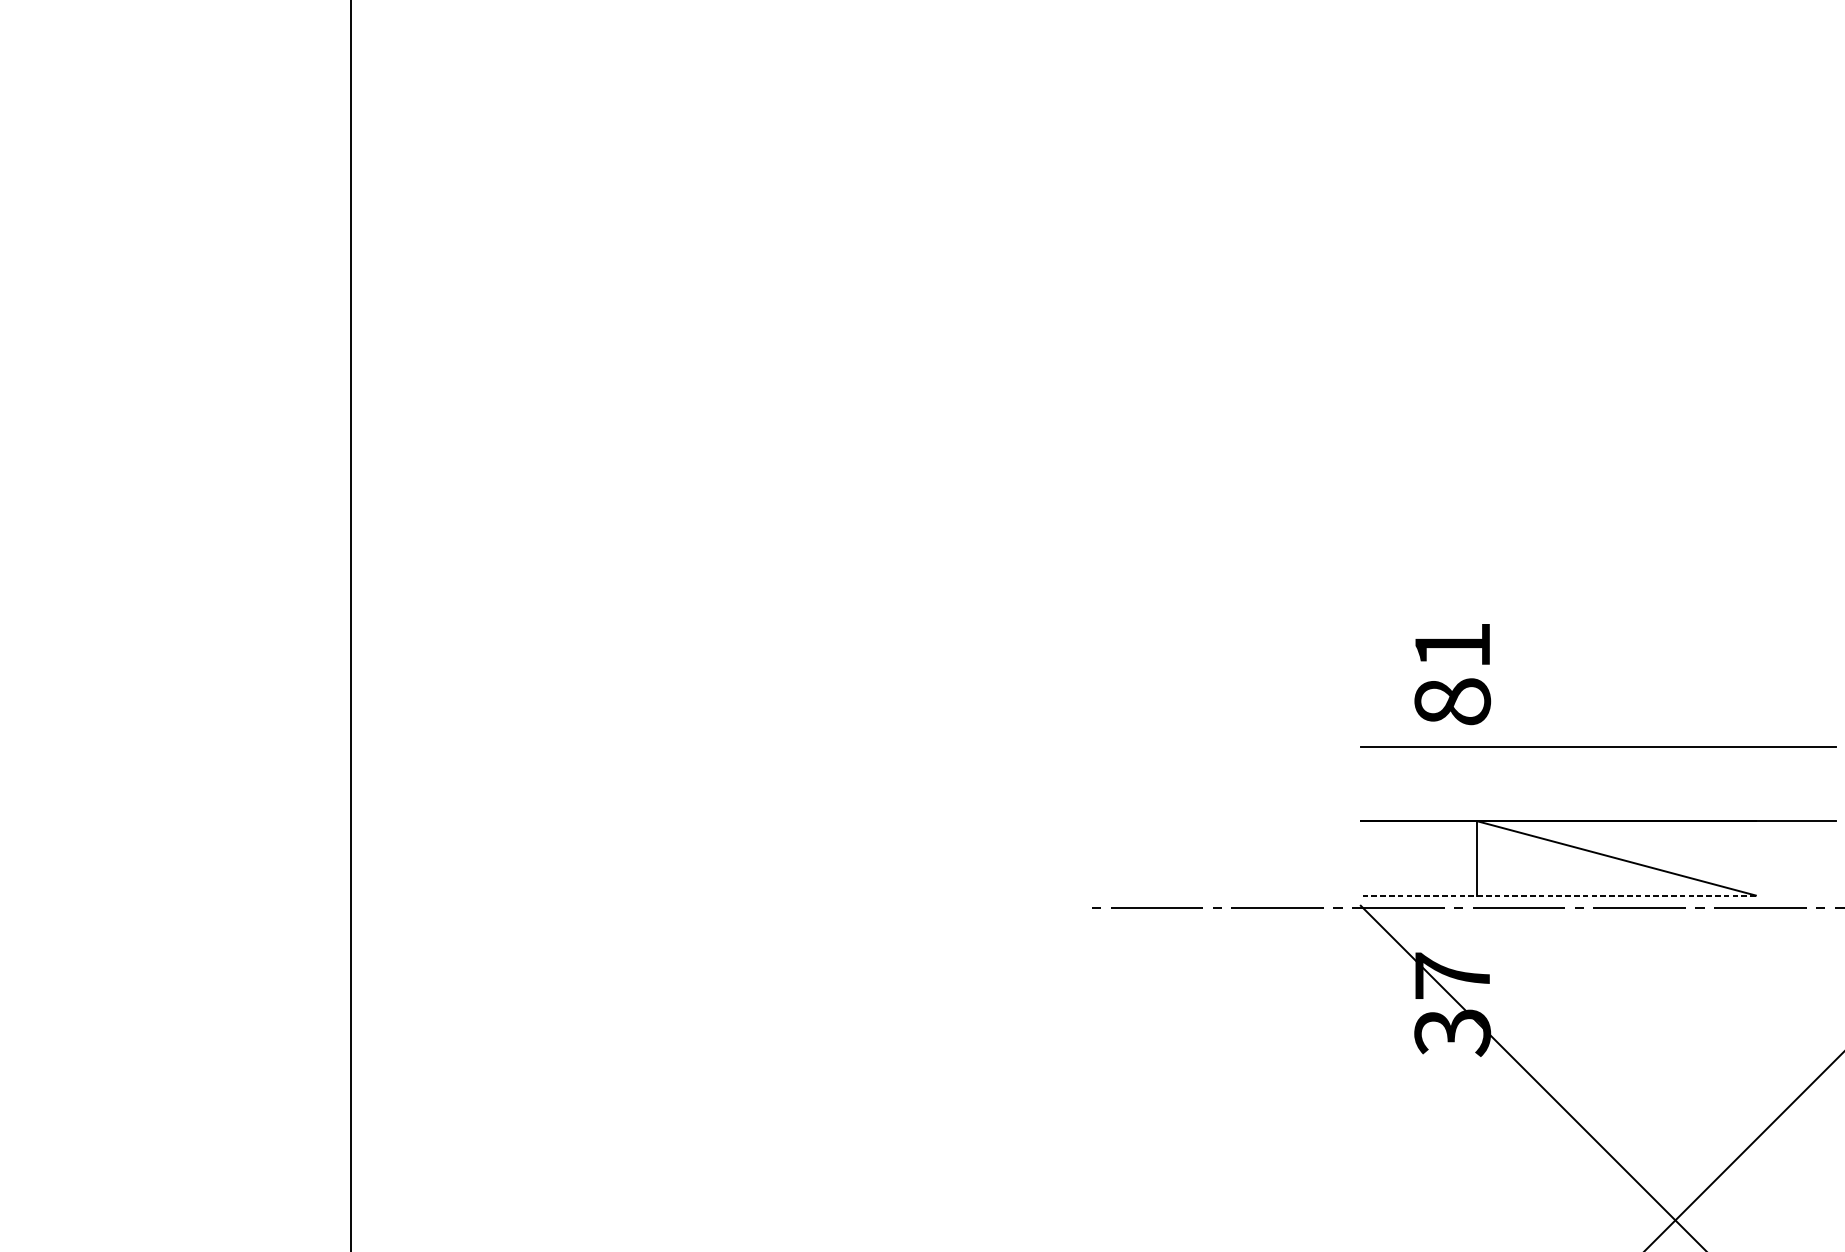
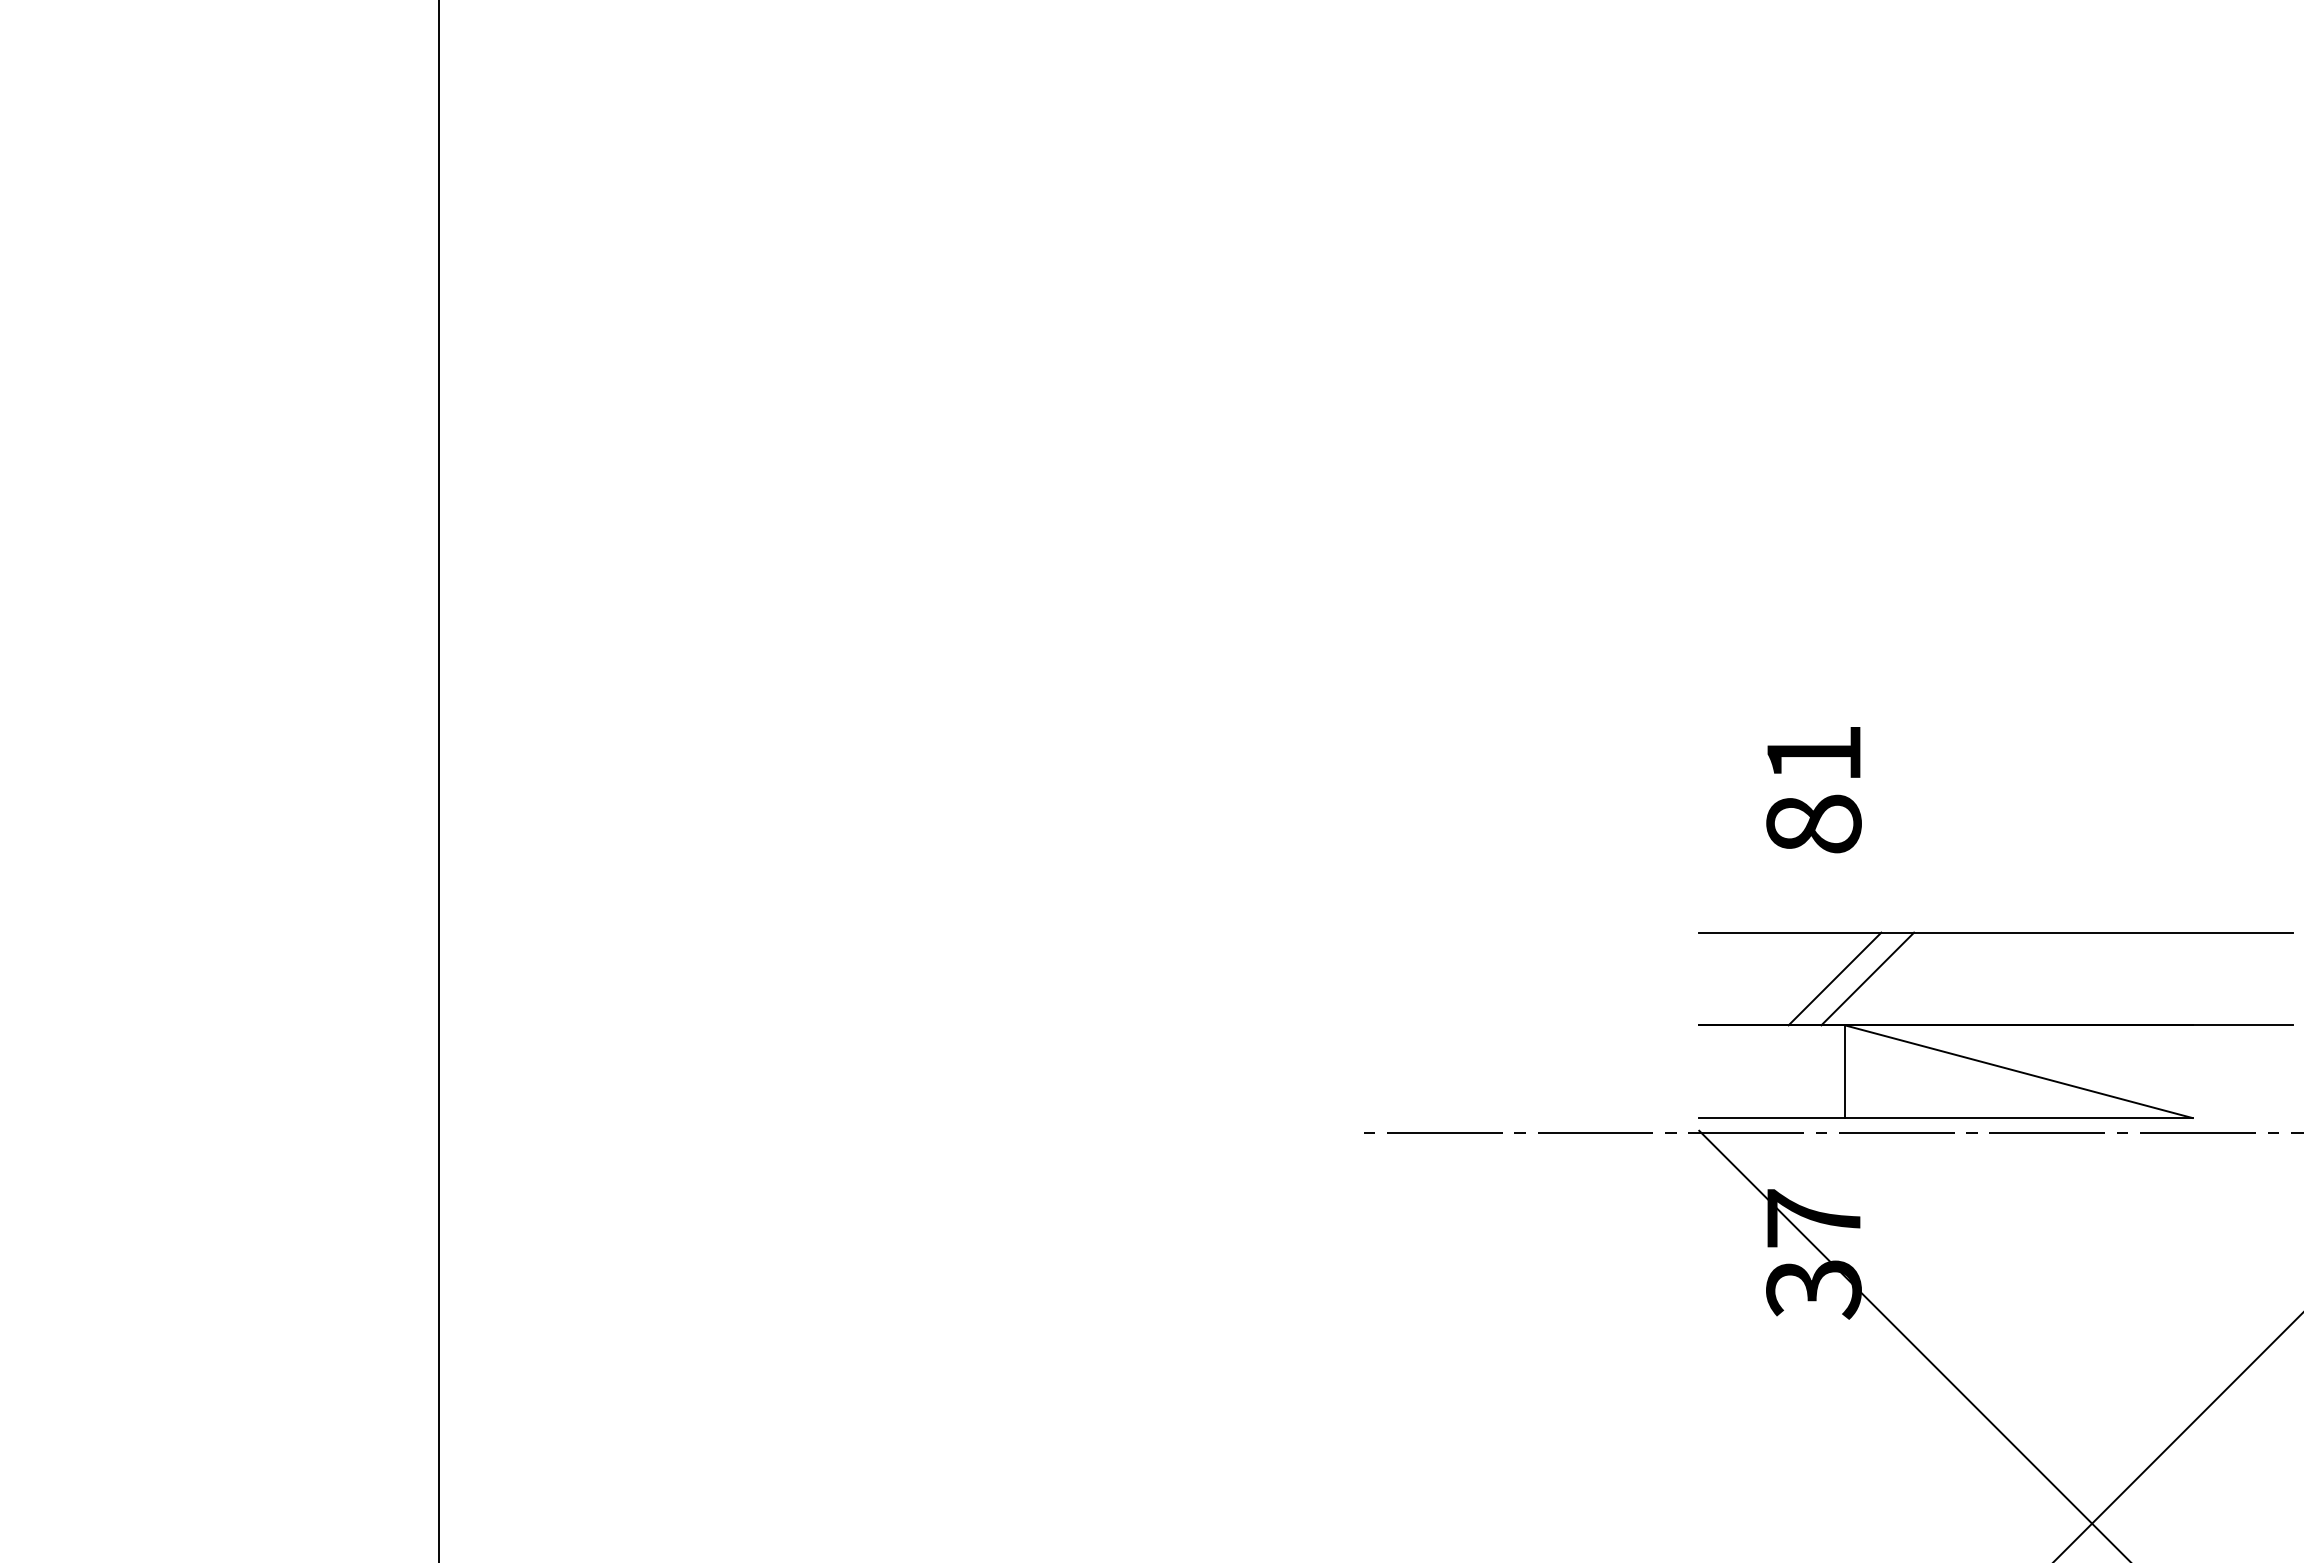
text: (1452, 674) -> (1813, 790), moved
line: (1469, 783) -> (1834, 978), added
line: (1495, 783) -> (1867, 978), added
line: (1558, 895) -> (1945, 1118), dashed -> solid

